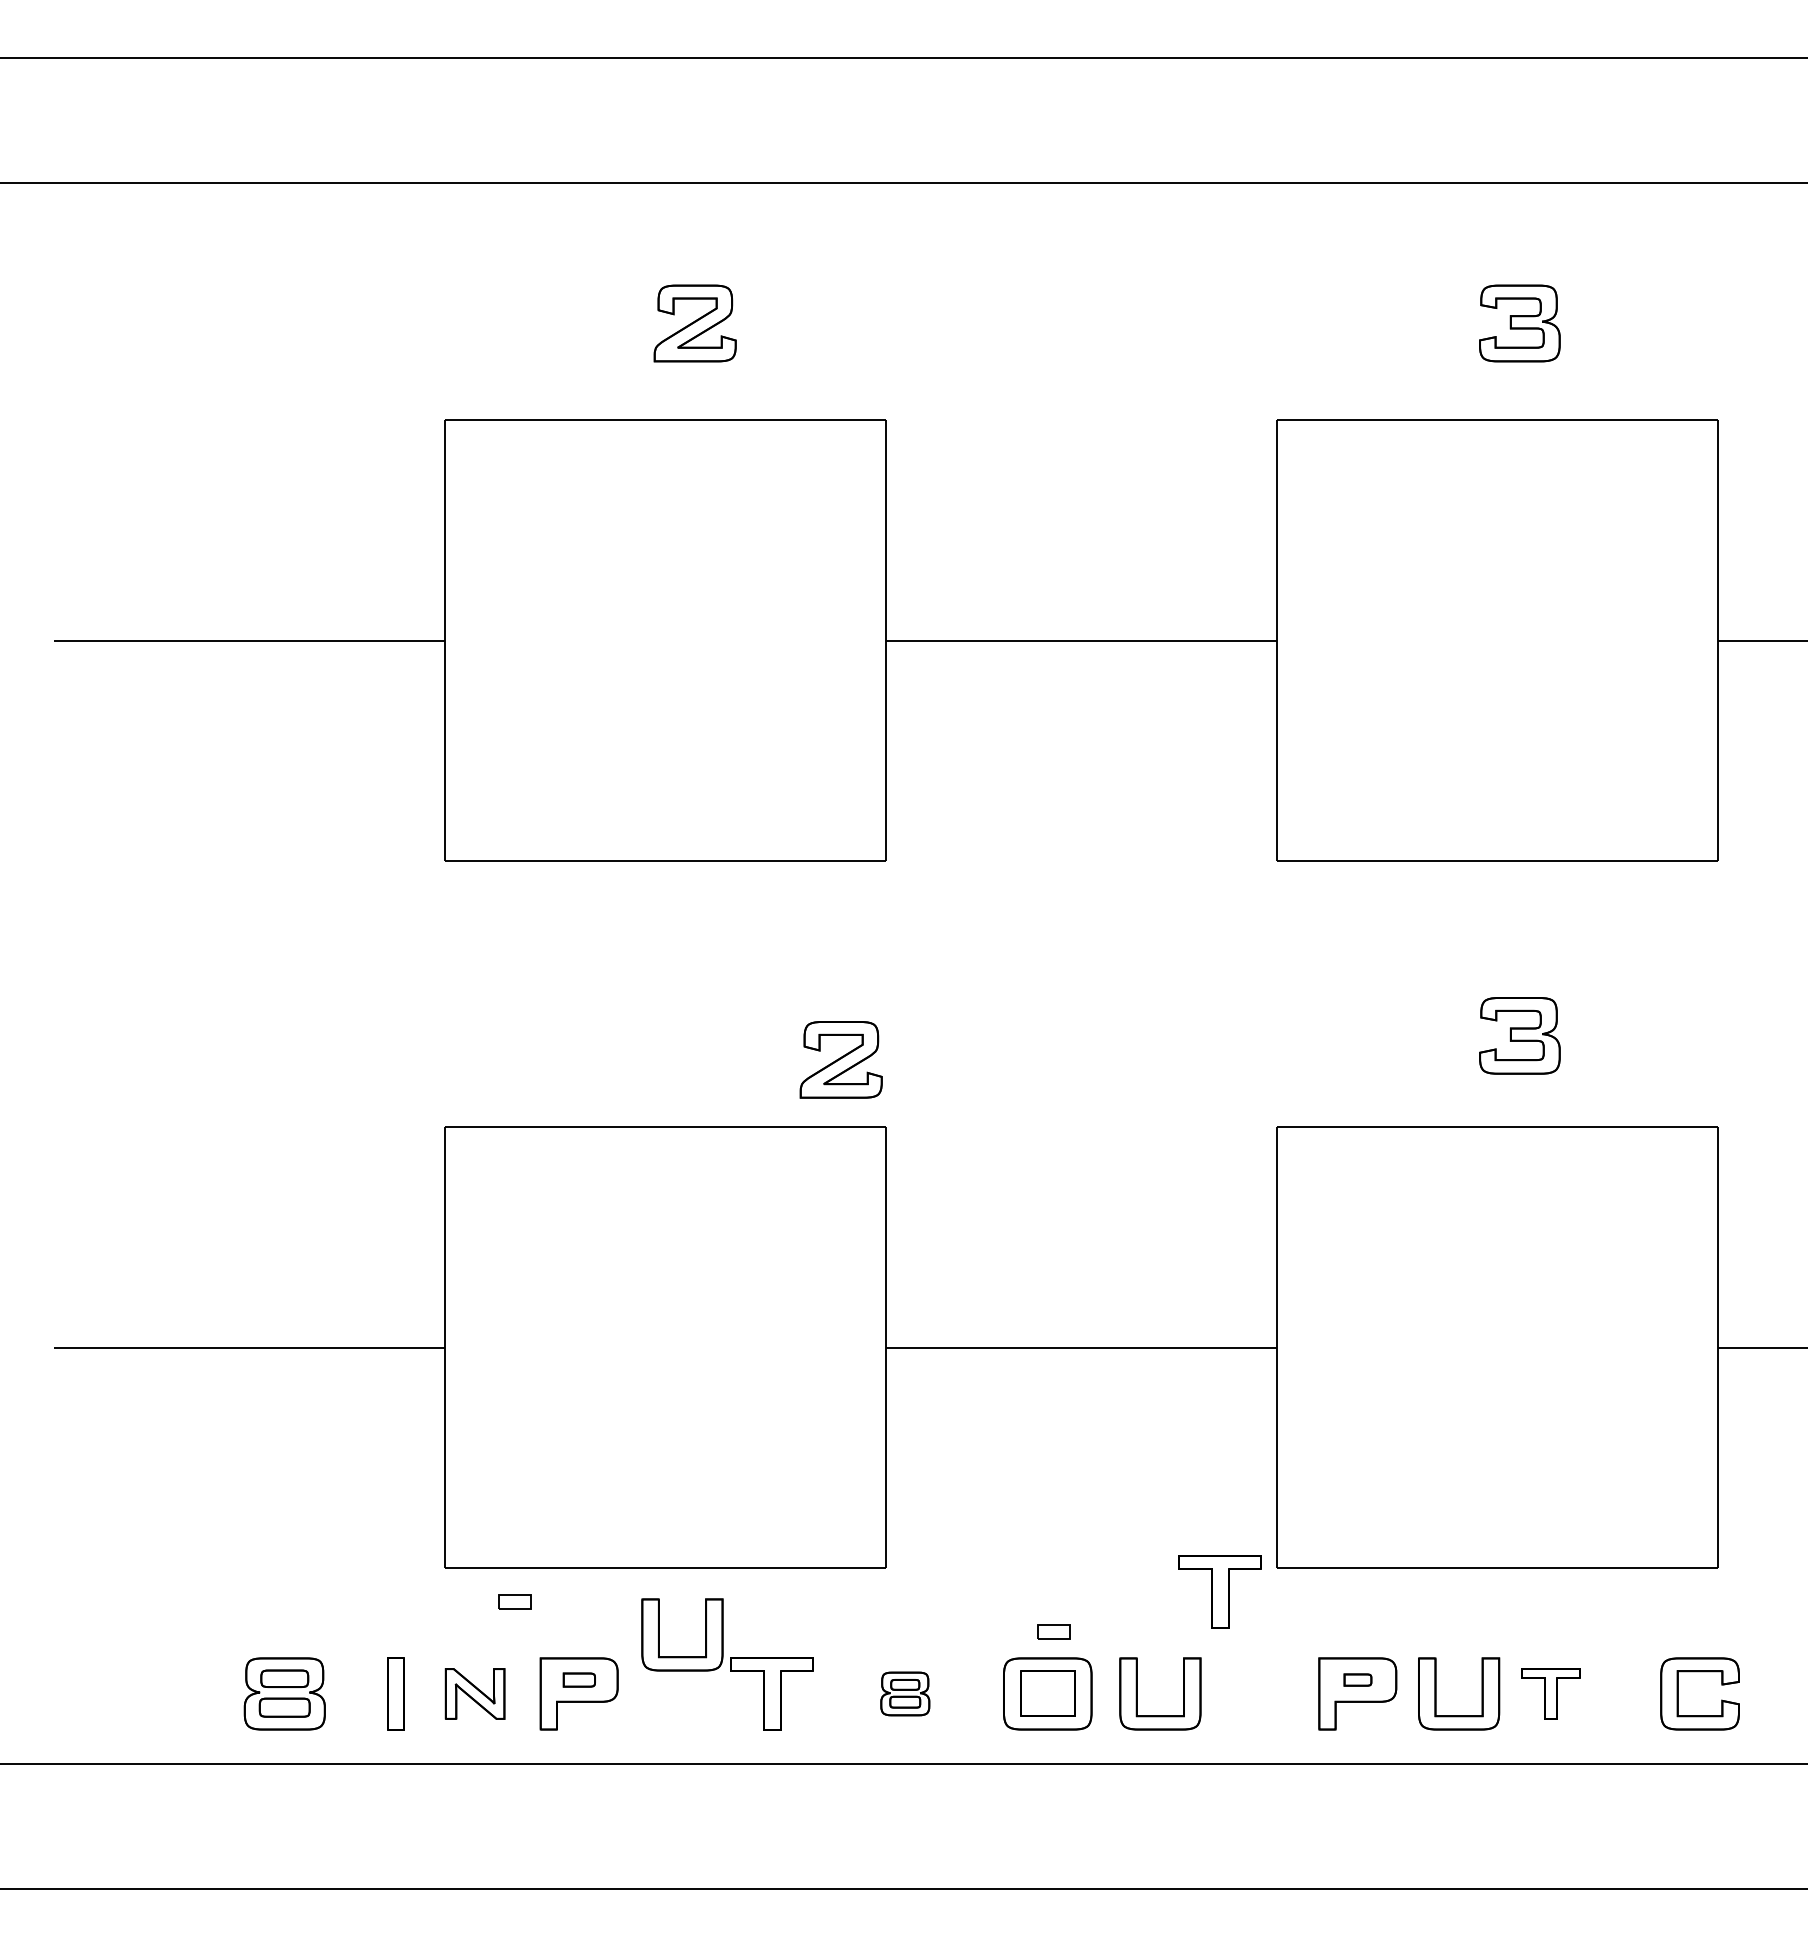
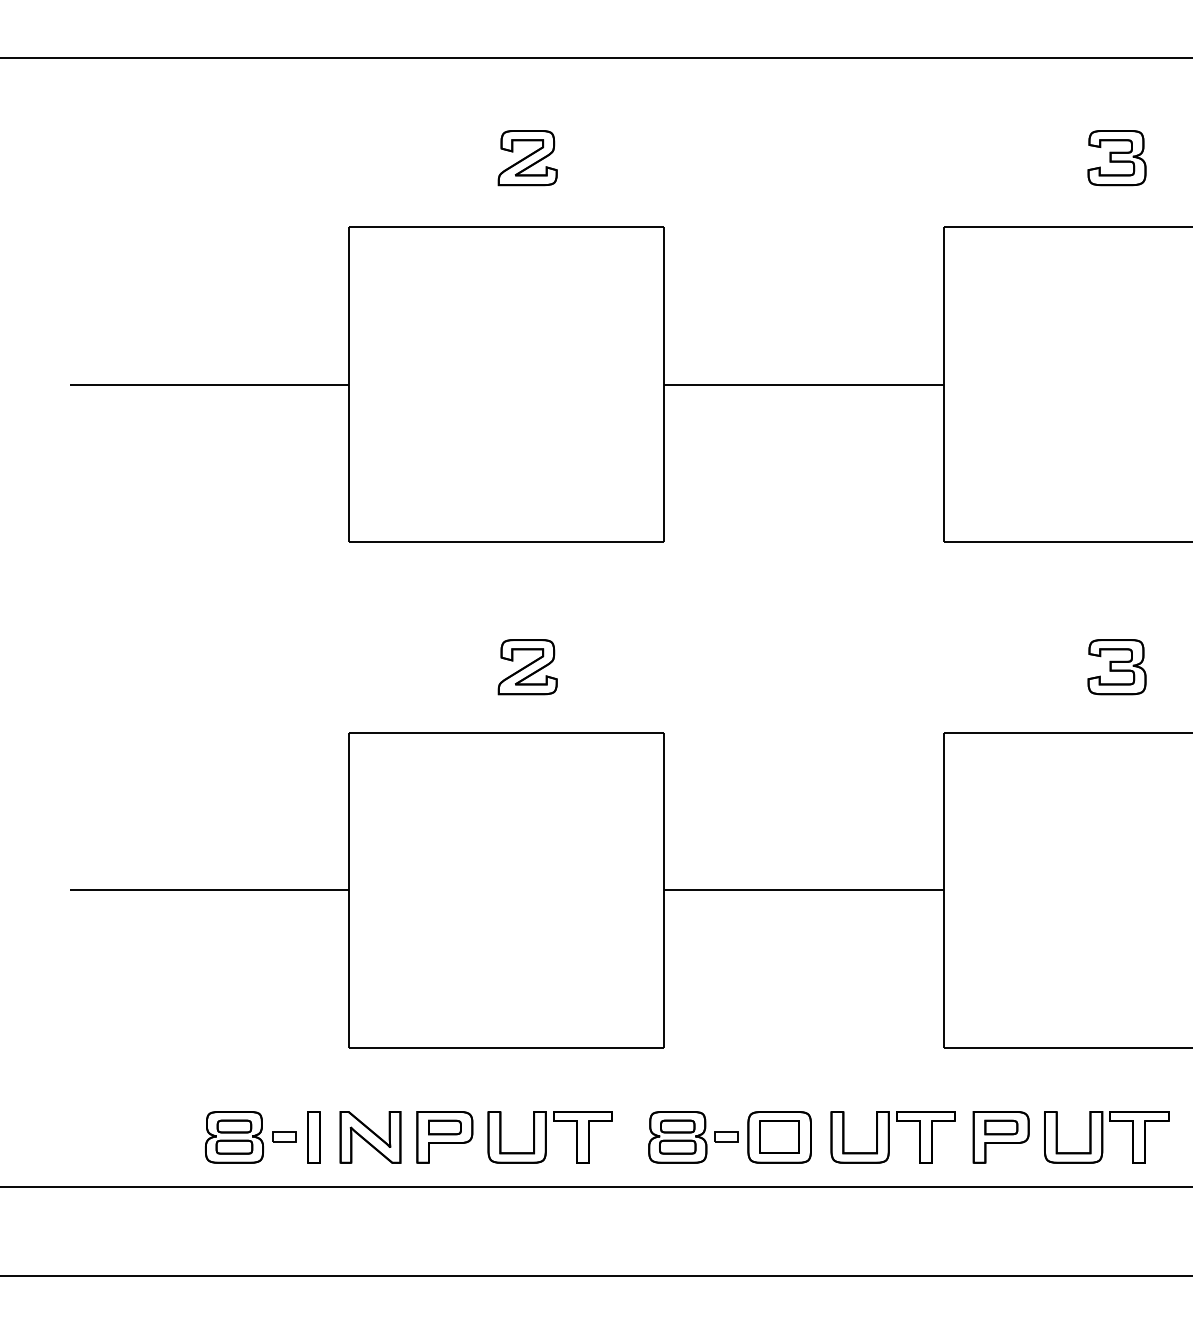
part: (840, 1059) -> (527, 666), moved
part: (1219, 1591) -> (925, 1137), moved
part: (514, 1601) -> (283, 1136), moved
part: (1053, 1631) -> (726, 1136), moved
part: (682, 1656) -> (517, 1152), moved
part: (579, 1679) -> (445, 1127), size x1.43
part: (1357, 1679) -> (1001, 1127), size x1.67
part: (474, 1693) -> (370, 1137), size x1.43
part: (905, 1693) -> (678, 1137), size x1.67
part: (1550, 1693) -> (1138, 1137), size x1.43

